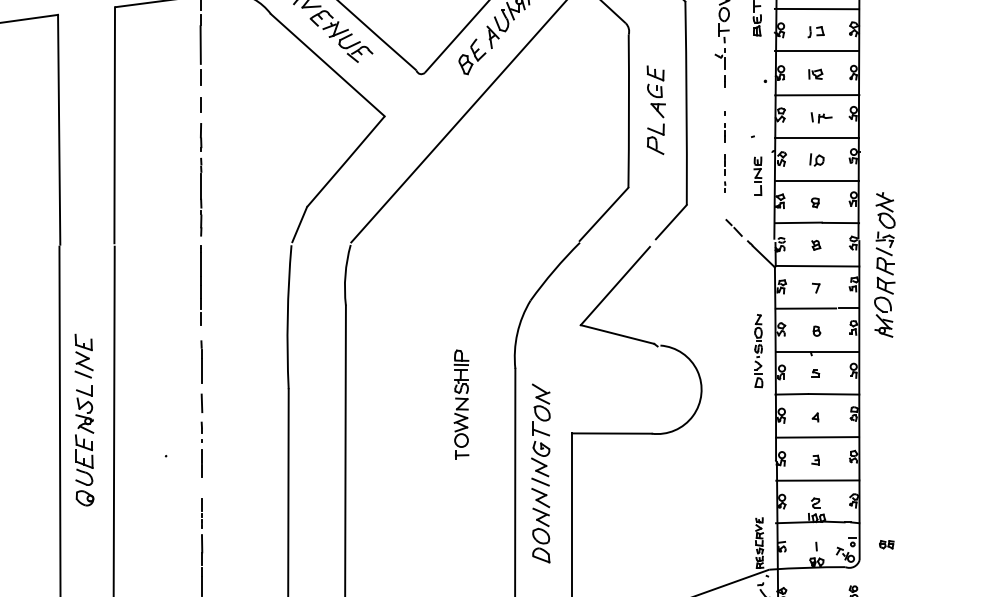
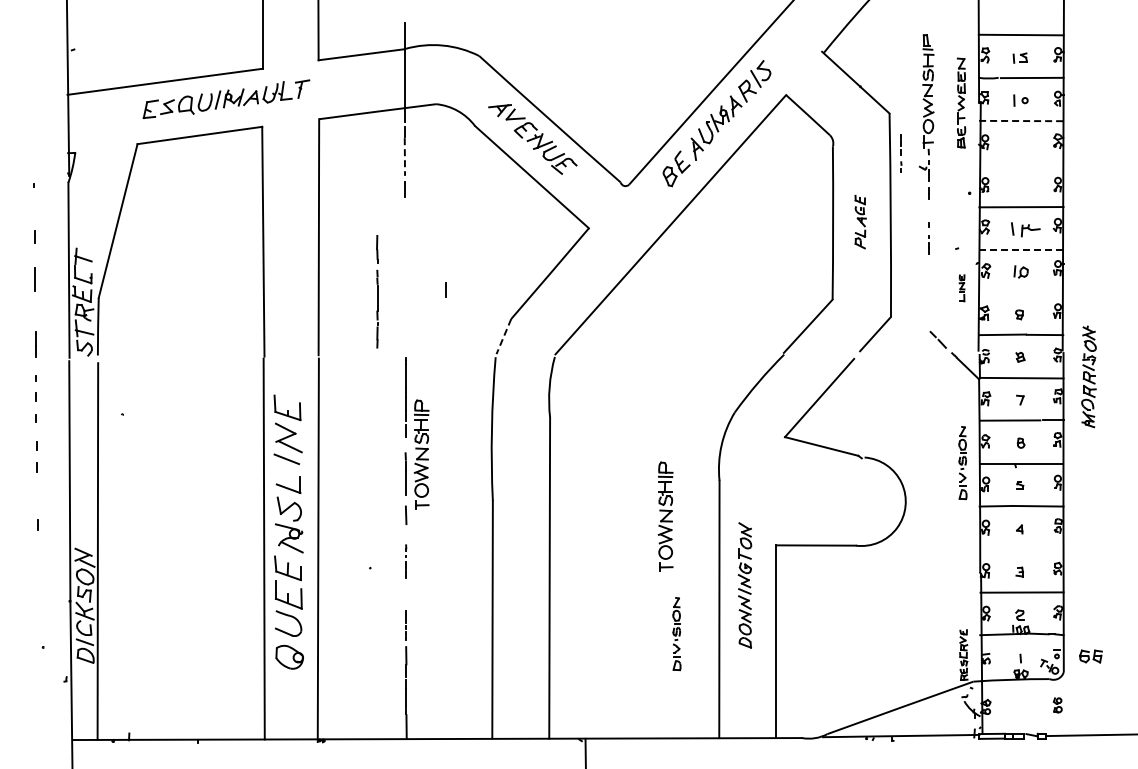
line: (817, 9) -> (1021, 121), solid -> dashed
part: (815, 32) -> (1019, 144), removed
line: (200, 45) -> (404, 157), solid -> dashed
line: (817, 50) -> (1021, 162), removed
part: (815, 73) -> (1019, 185), removed
line: (200, 104) -> (445, 289), moved
part: (656, 109) -> (860, 221), size x0.6
part: (821, 117) -> (1025, 229), size x1.4
line: (816, 137) -> (1020, 249), solid -> dashed
part: (725, 173) -> (901, 153), moved
part: (757, 175) -> (961, 287), size x0.7
line: (201, 179) -> (377, 291), moved
line: (817, 180) -> (1021, 292), removed
line: (299, 224) -> (503, 336), solid -> dashed
part: (884, 264) -> (1088, 376), size x0.7
part: (217, 342) -> (421, 454), added
part: (84, 419) -> (288, 531), size x1.6
line: (817, 437) -> (1021, 549), removed
part: (202, 449) -> (406, 561), size x0.6
part: (540, 473) -> (744, 585), size x0.7
part: (472, 522) -> (676, 634), added
part: (886, 544) -> (1090, 656), size x1.6

